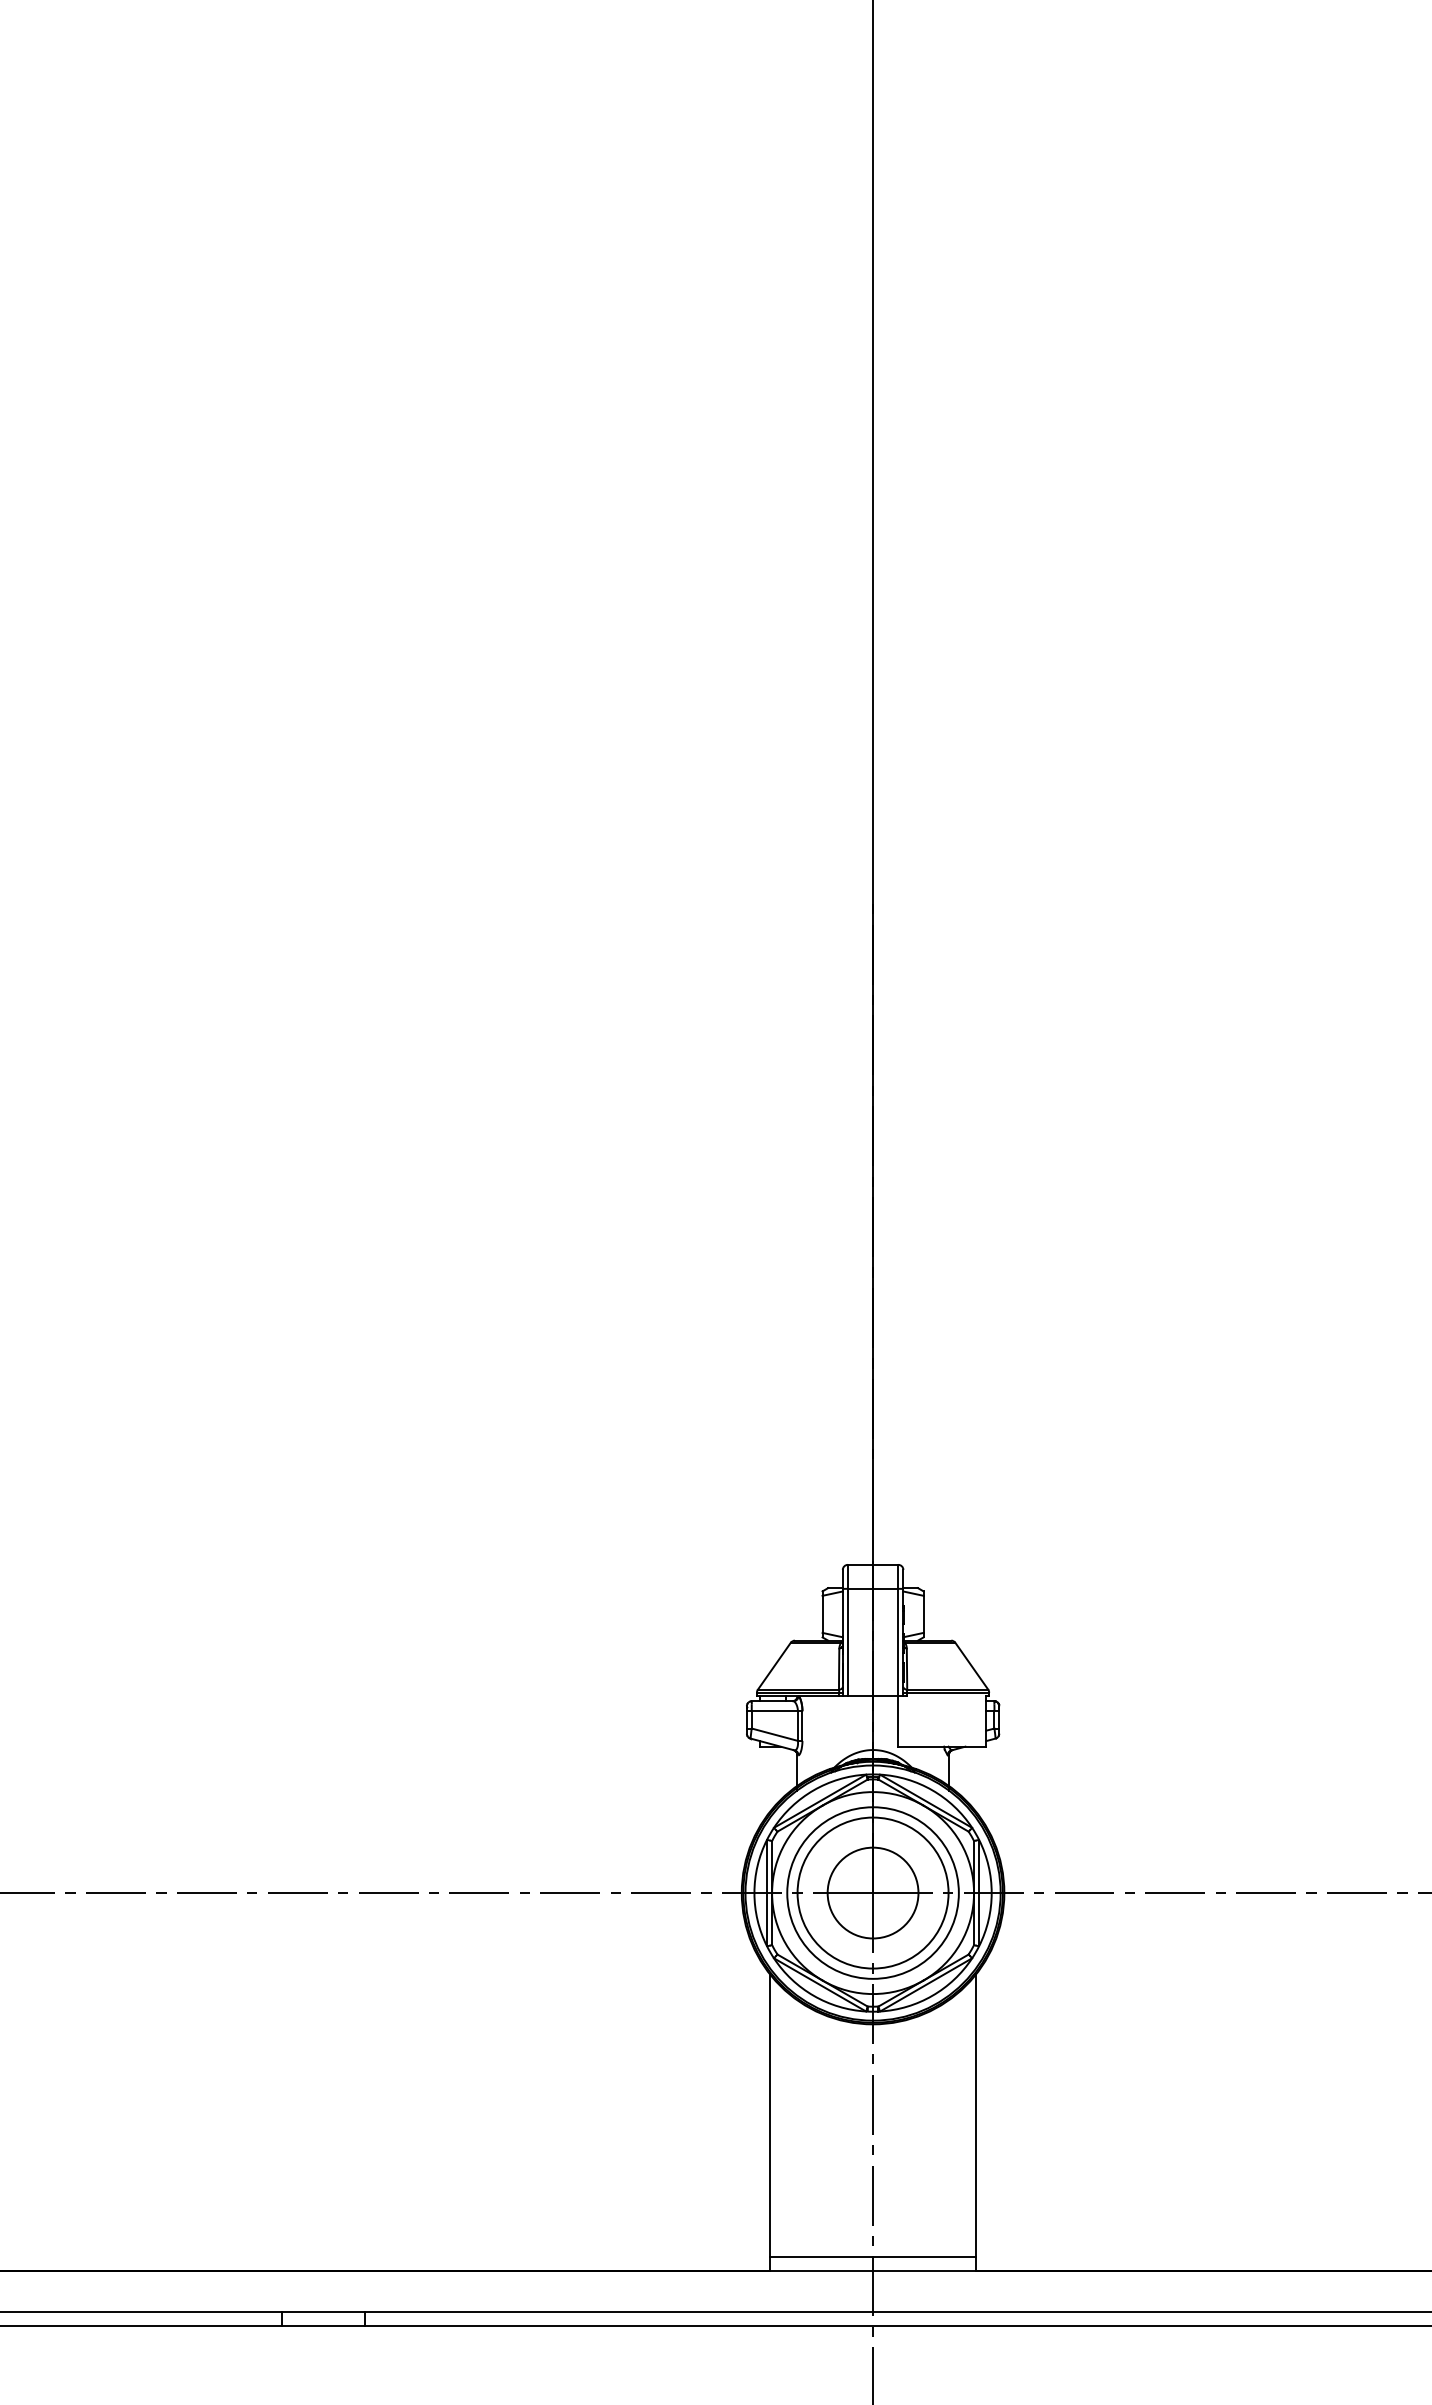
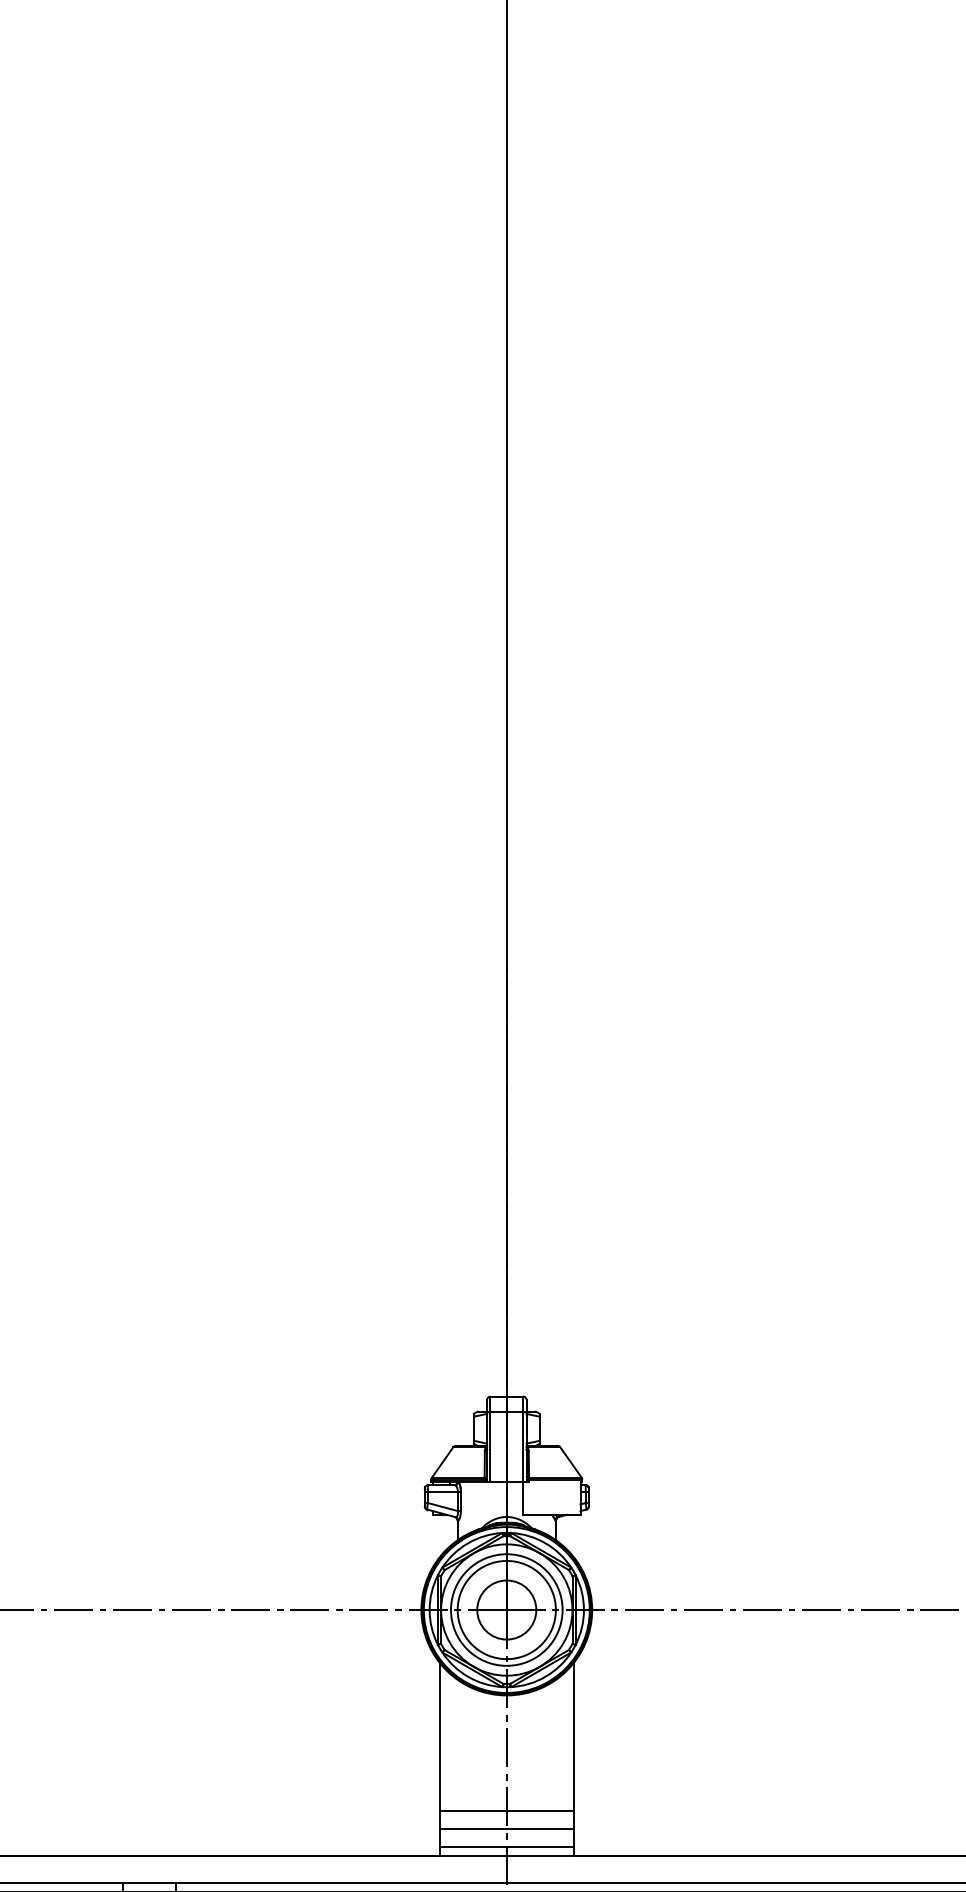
line: (872, 2202) -> (506, 1811), added
line: (872, 2228) -> (506, 1828), added

